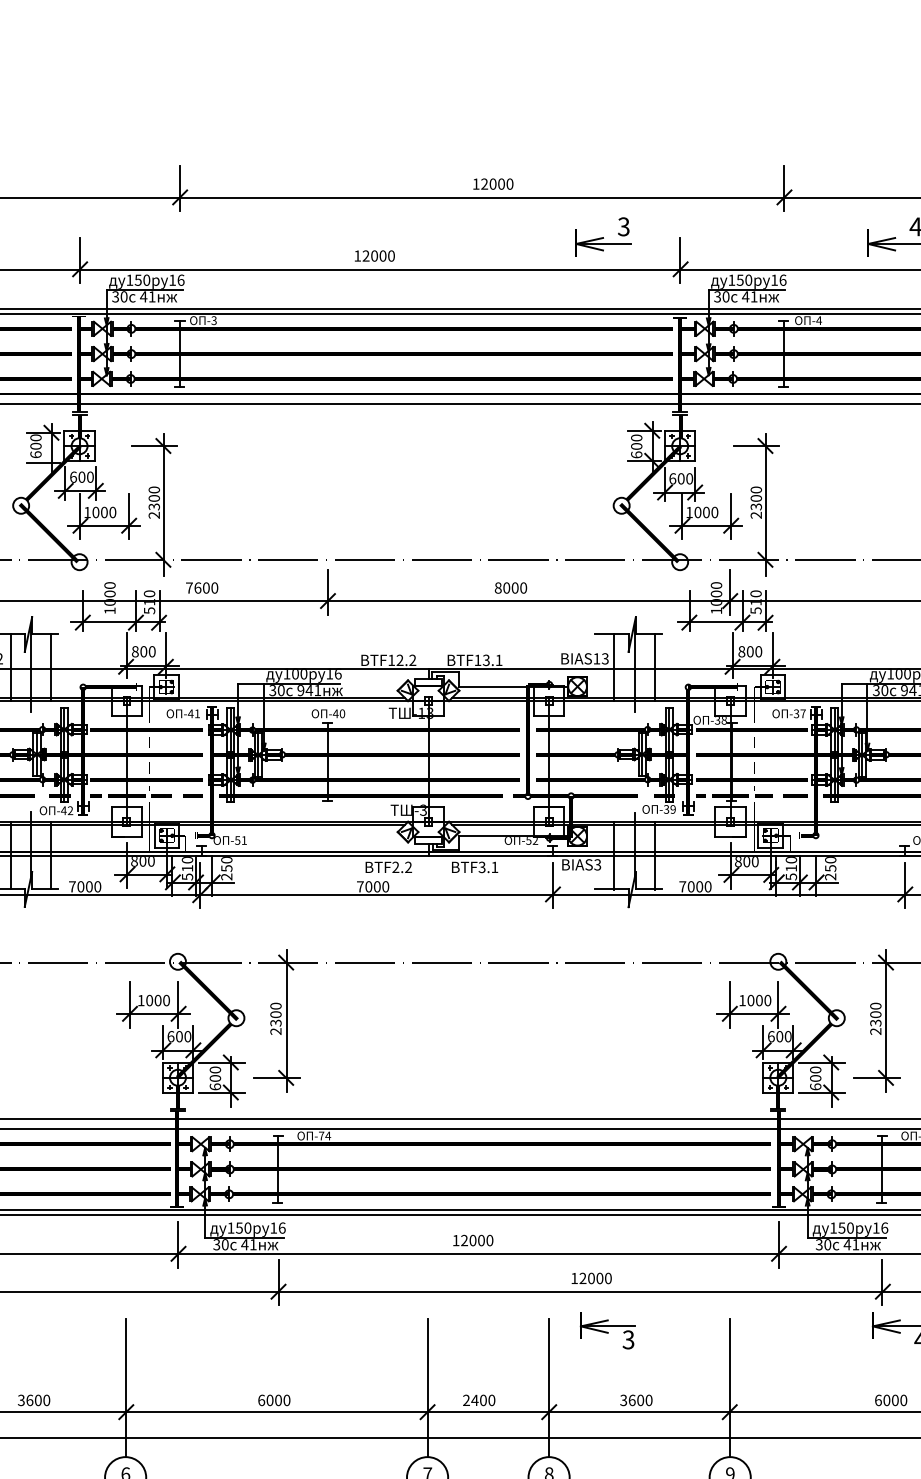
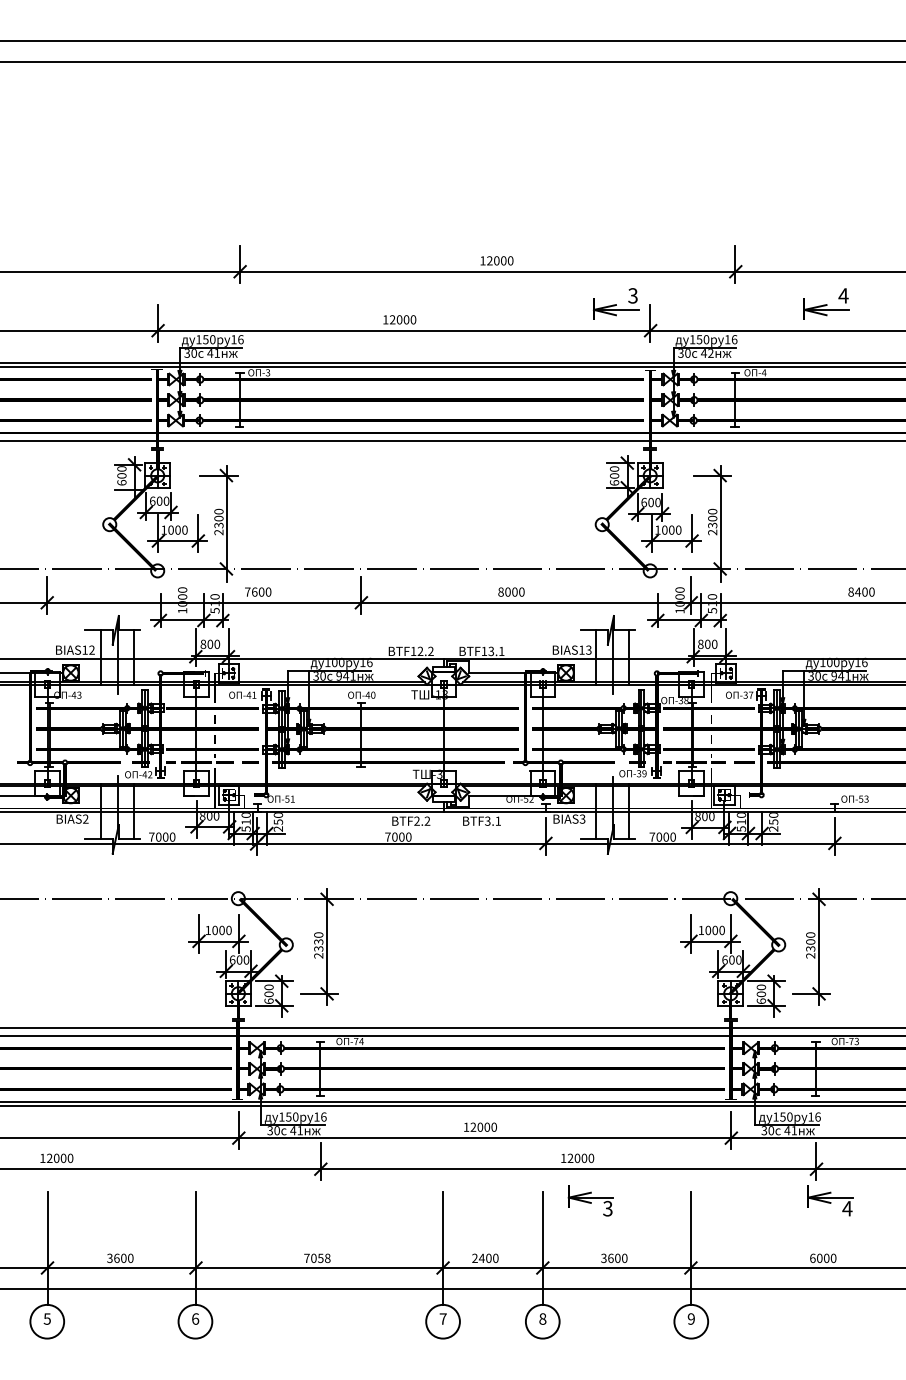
part: (603, 236) -> (616, 303), moved
text: (753, 297) -> (710, 353), 41 -> 42
text: (275, 1014) -> (318, 941), 2300 -> 2330
text: (274, 1400) -> (317, 1258), 6000 -> 7058

